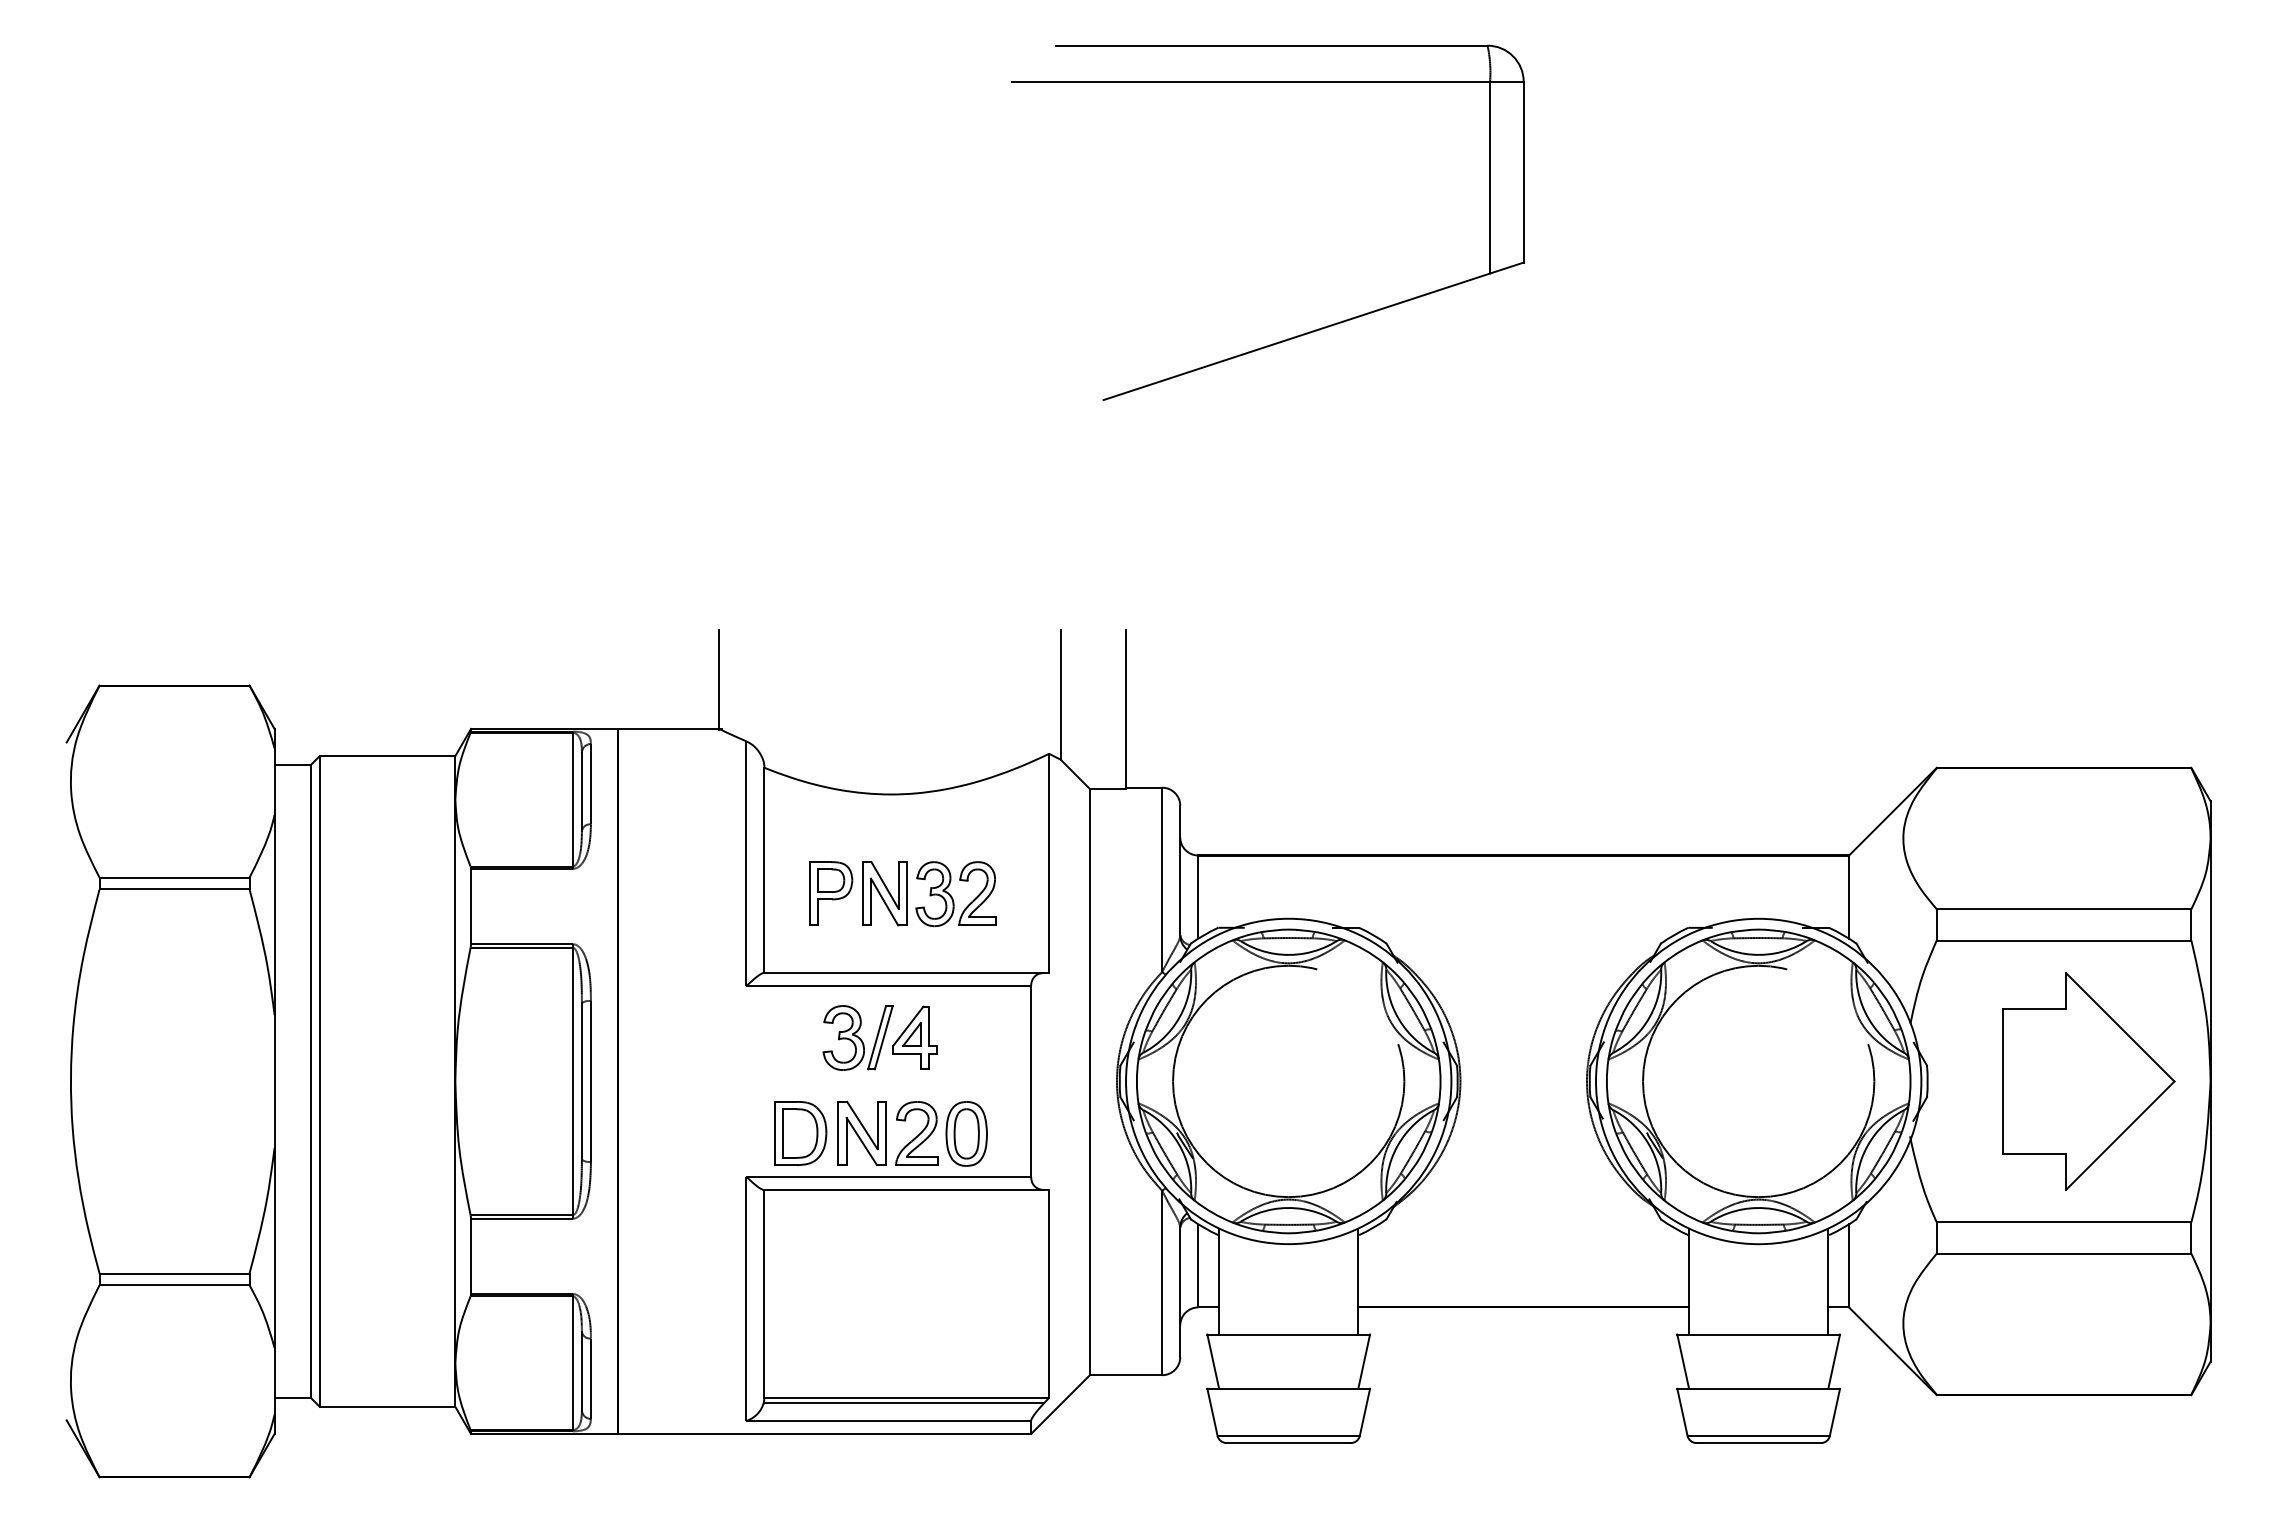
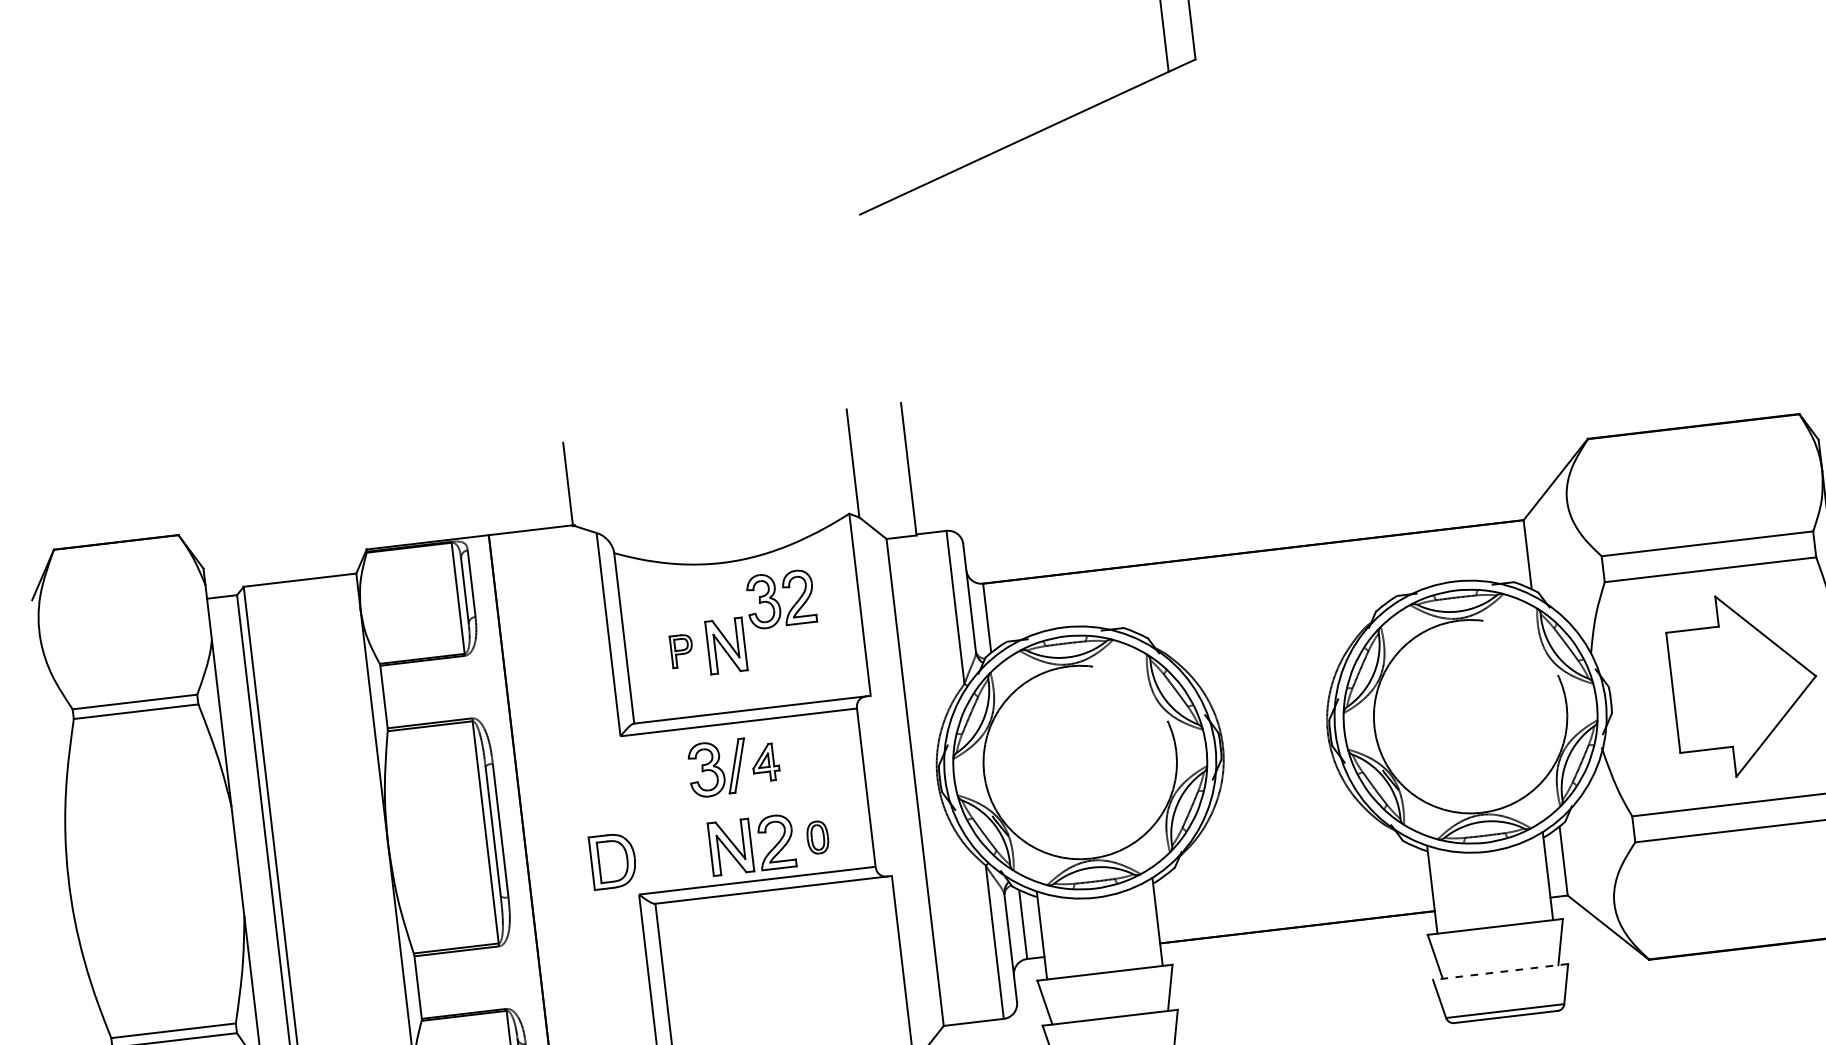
part: (831, 893) -> (682, 651), size x0.6
part: (955, 894) -> (780, 599), moved
part: (914, 1037) -> (765, 762), size x0.7
part: (800, 1133) -> (613, 861), moved
part: (966, 1133) -> (817, 837), size x0.6
line: (1758, 1388) -> (1500, 971), solid -> dashed

